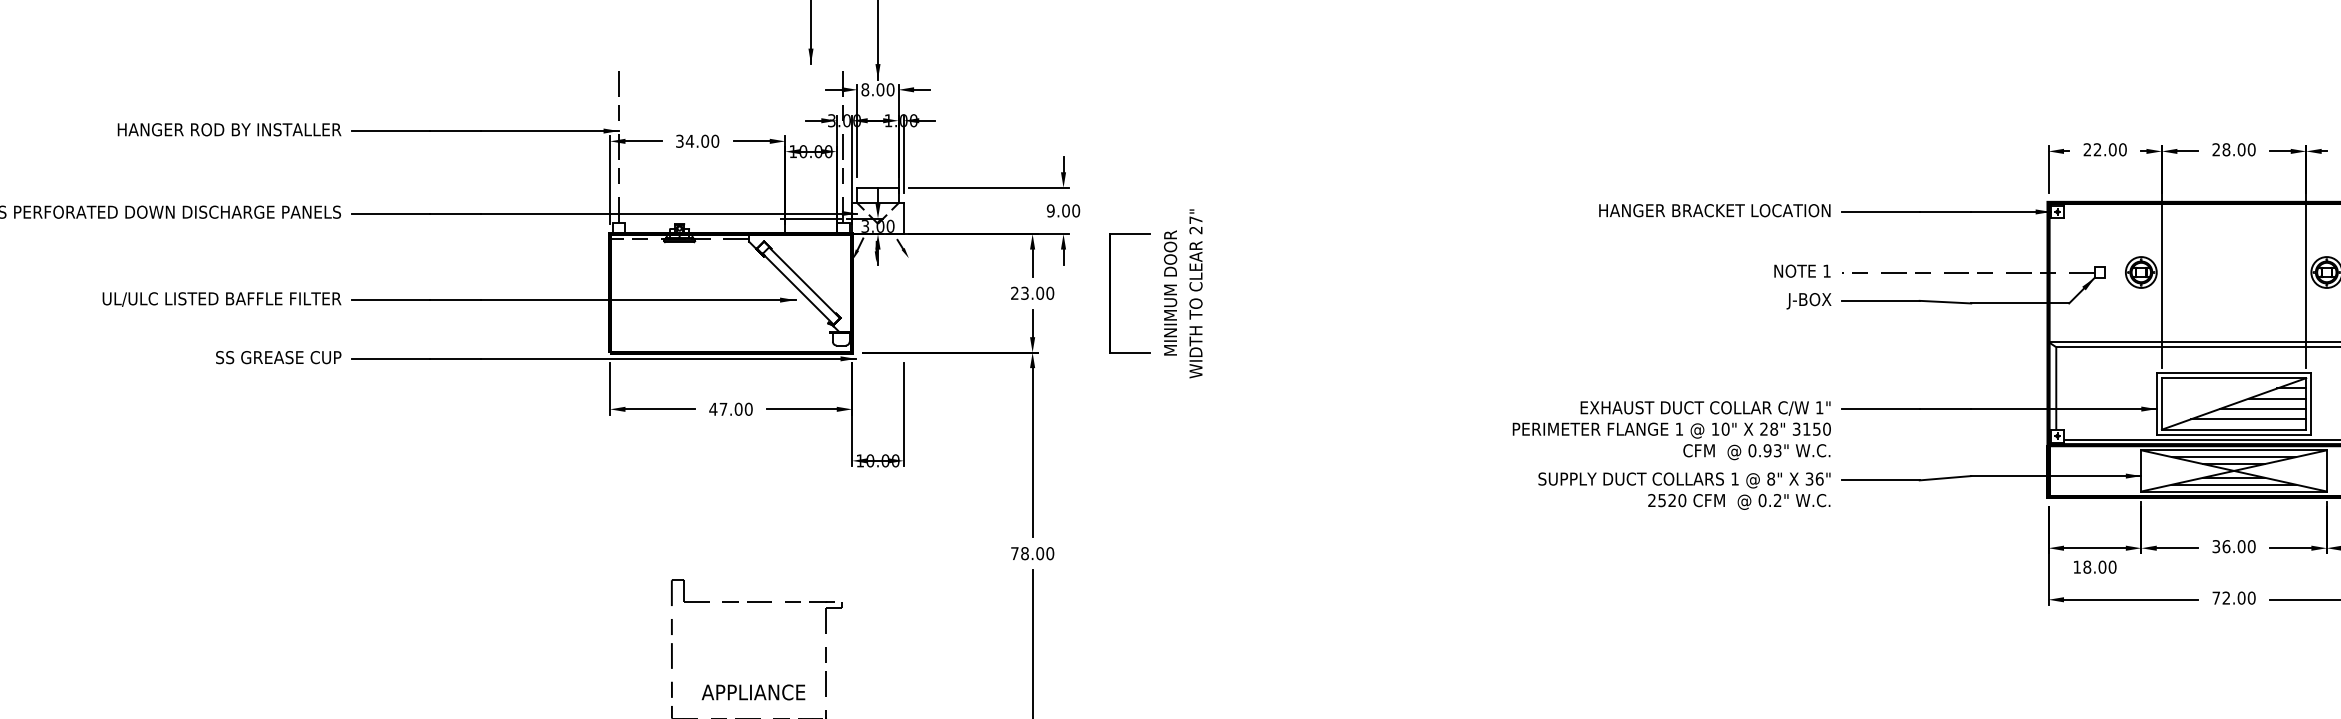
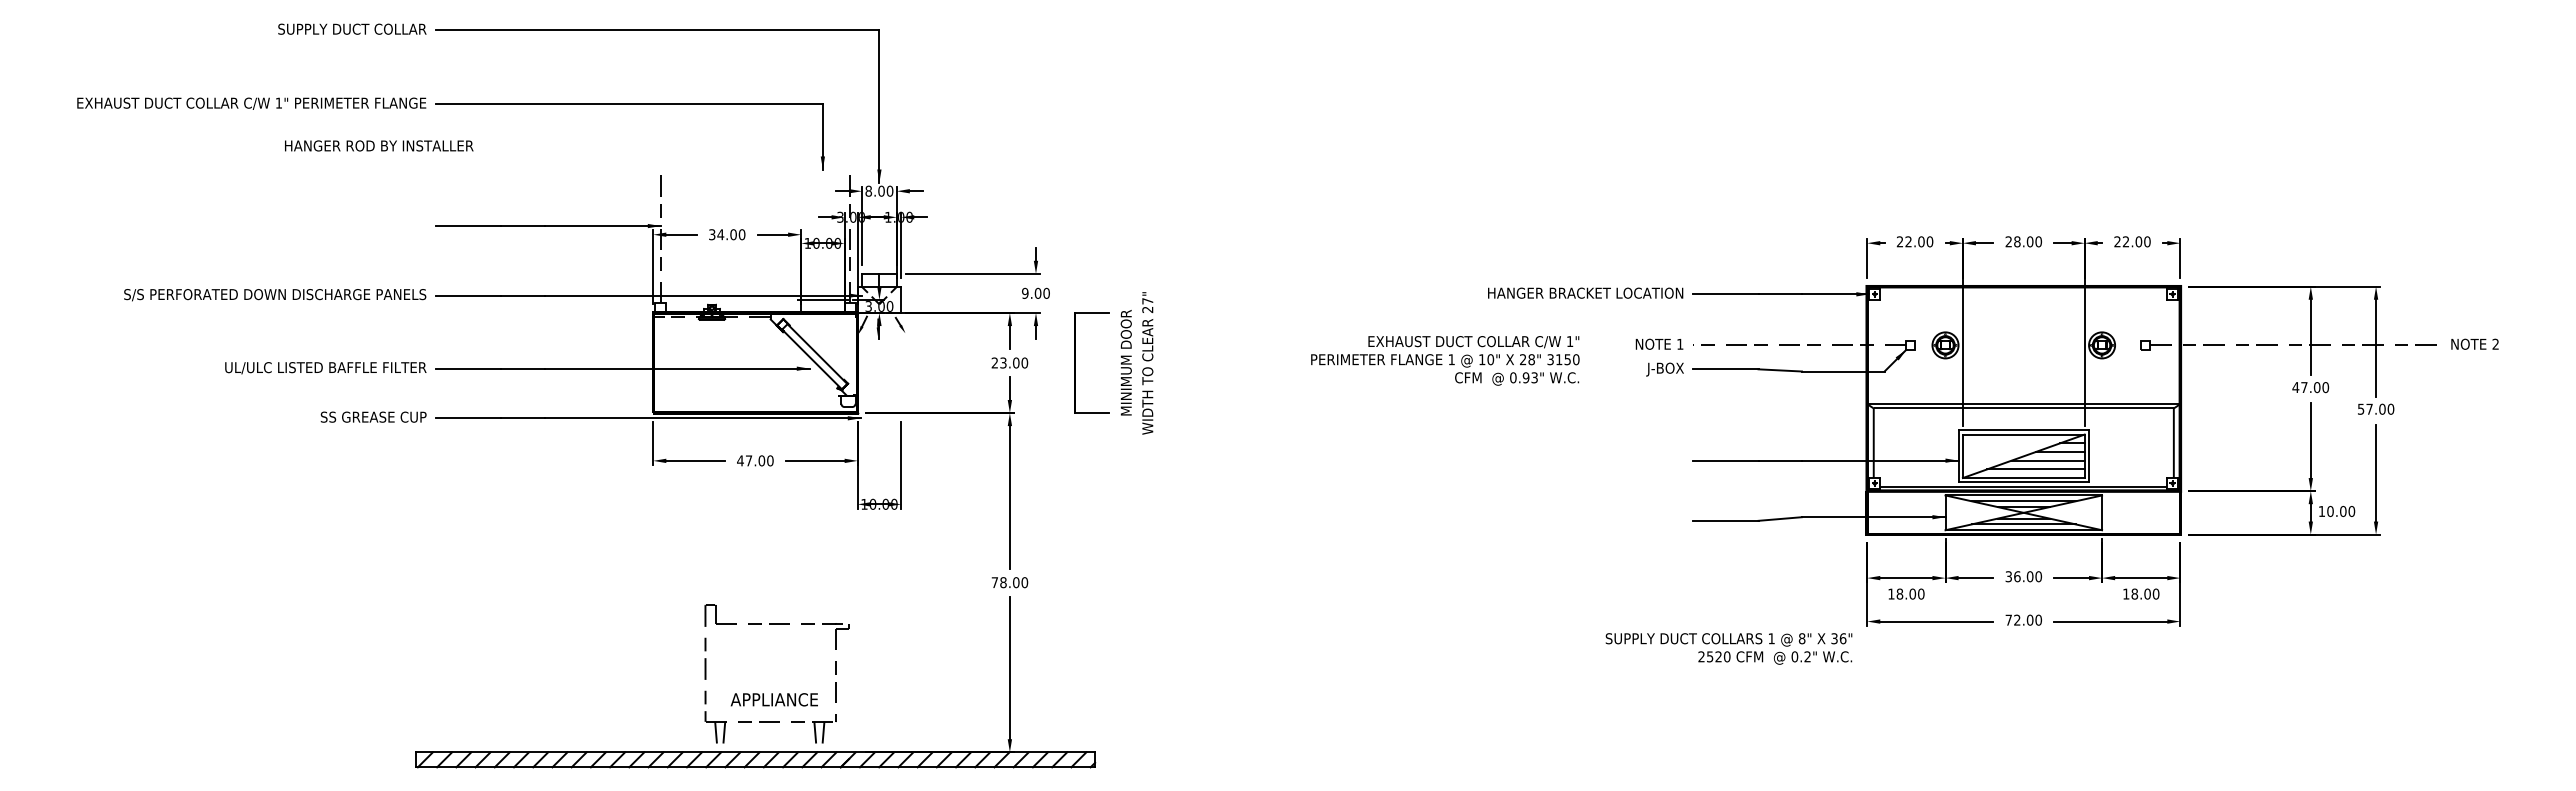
text: (229, 129) -> (379, 145), moved
text: (1672, 430) -> (1445, 360), moved
text: (1683, 490) -> (1728, 648), moved

